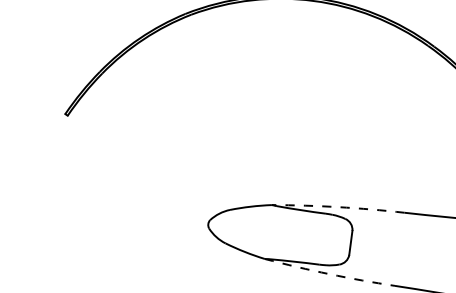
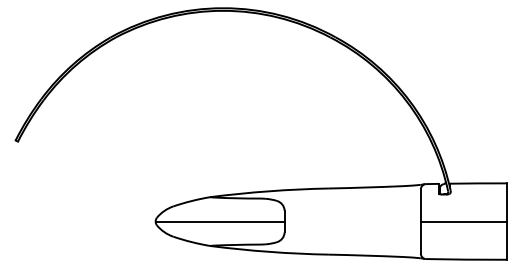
arc: (338, 207) -> (269, 191), dashed -> solid
line: (278, 233) -> (219, 221), added
arc: (329, 273) -> (269, 251), dashed -> solid

